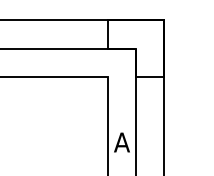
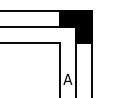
fill: (135, 47) -> (75, 26), added

